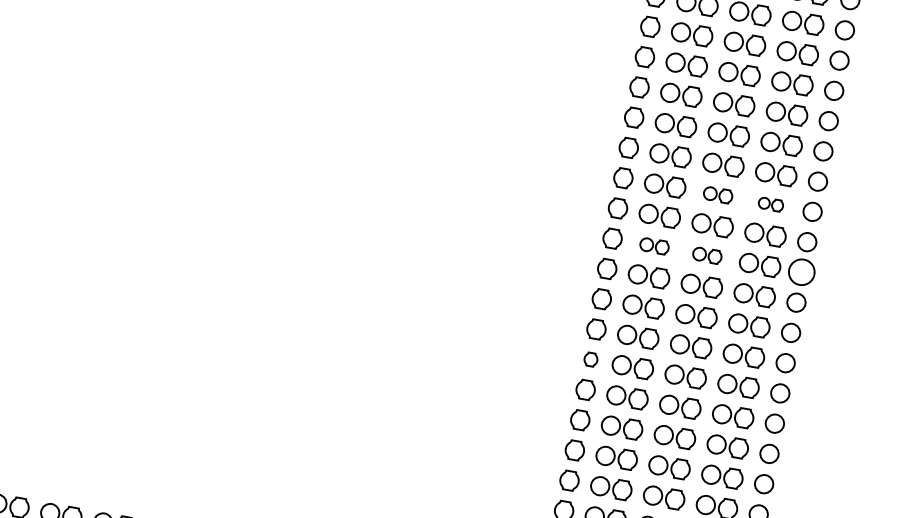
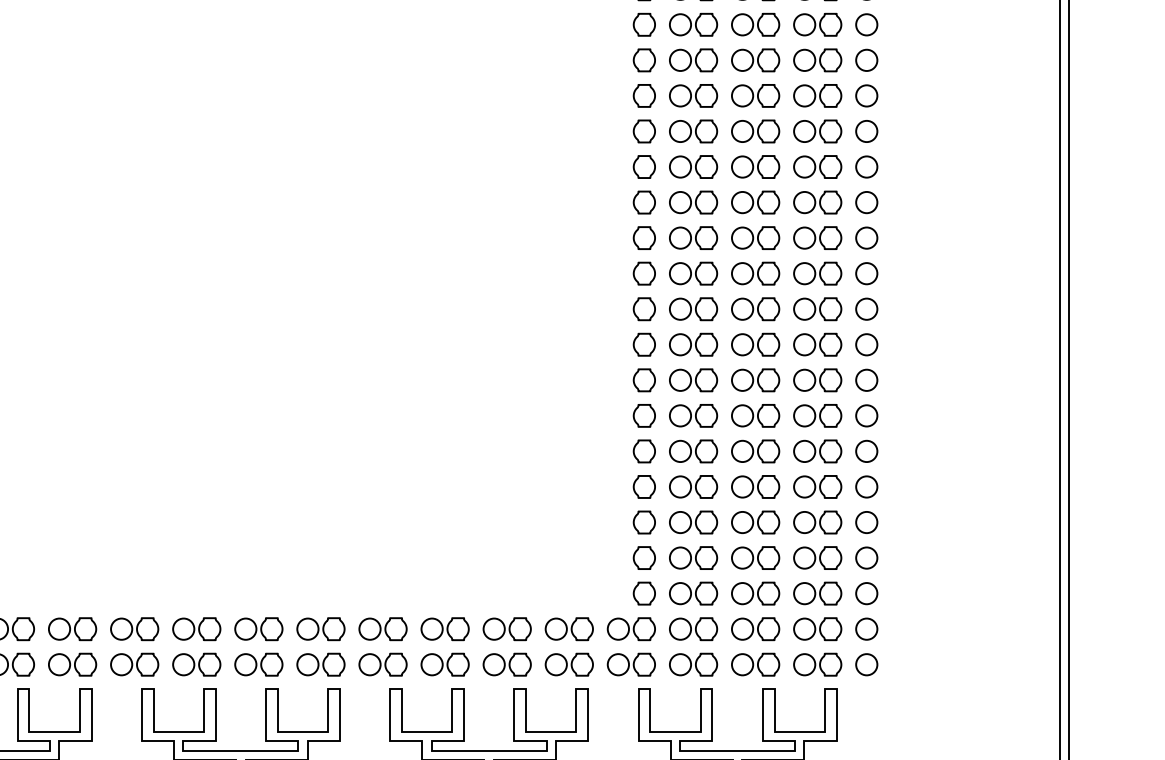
part: (717, 195) -> (755, 131), size x1.43
part: (770, 204) -> (817, 131), size x1.67
part: (654, 246) -> (693, 202), size x1.43
part: (707, 255) -> (755, 202), size x1.43
circle: (801, 272) -> (866, 202), size x0.71
part: (590, 359) -> (643, 344), size x1.43

